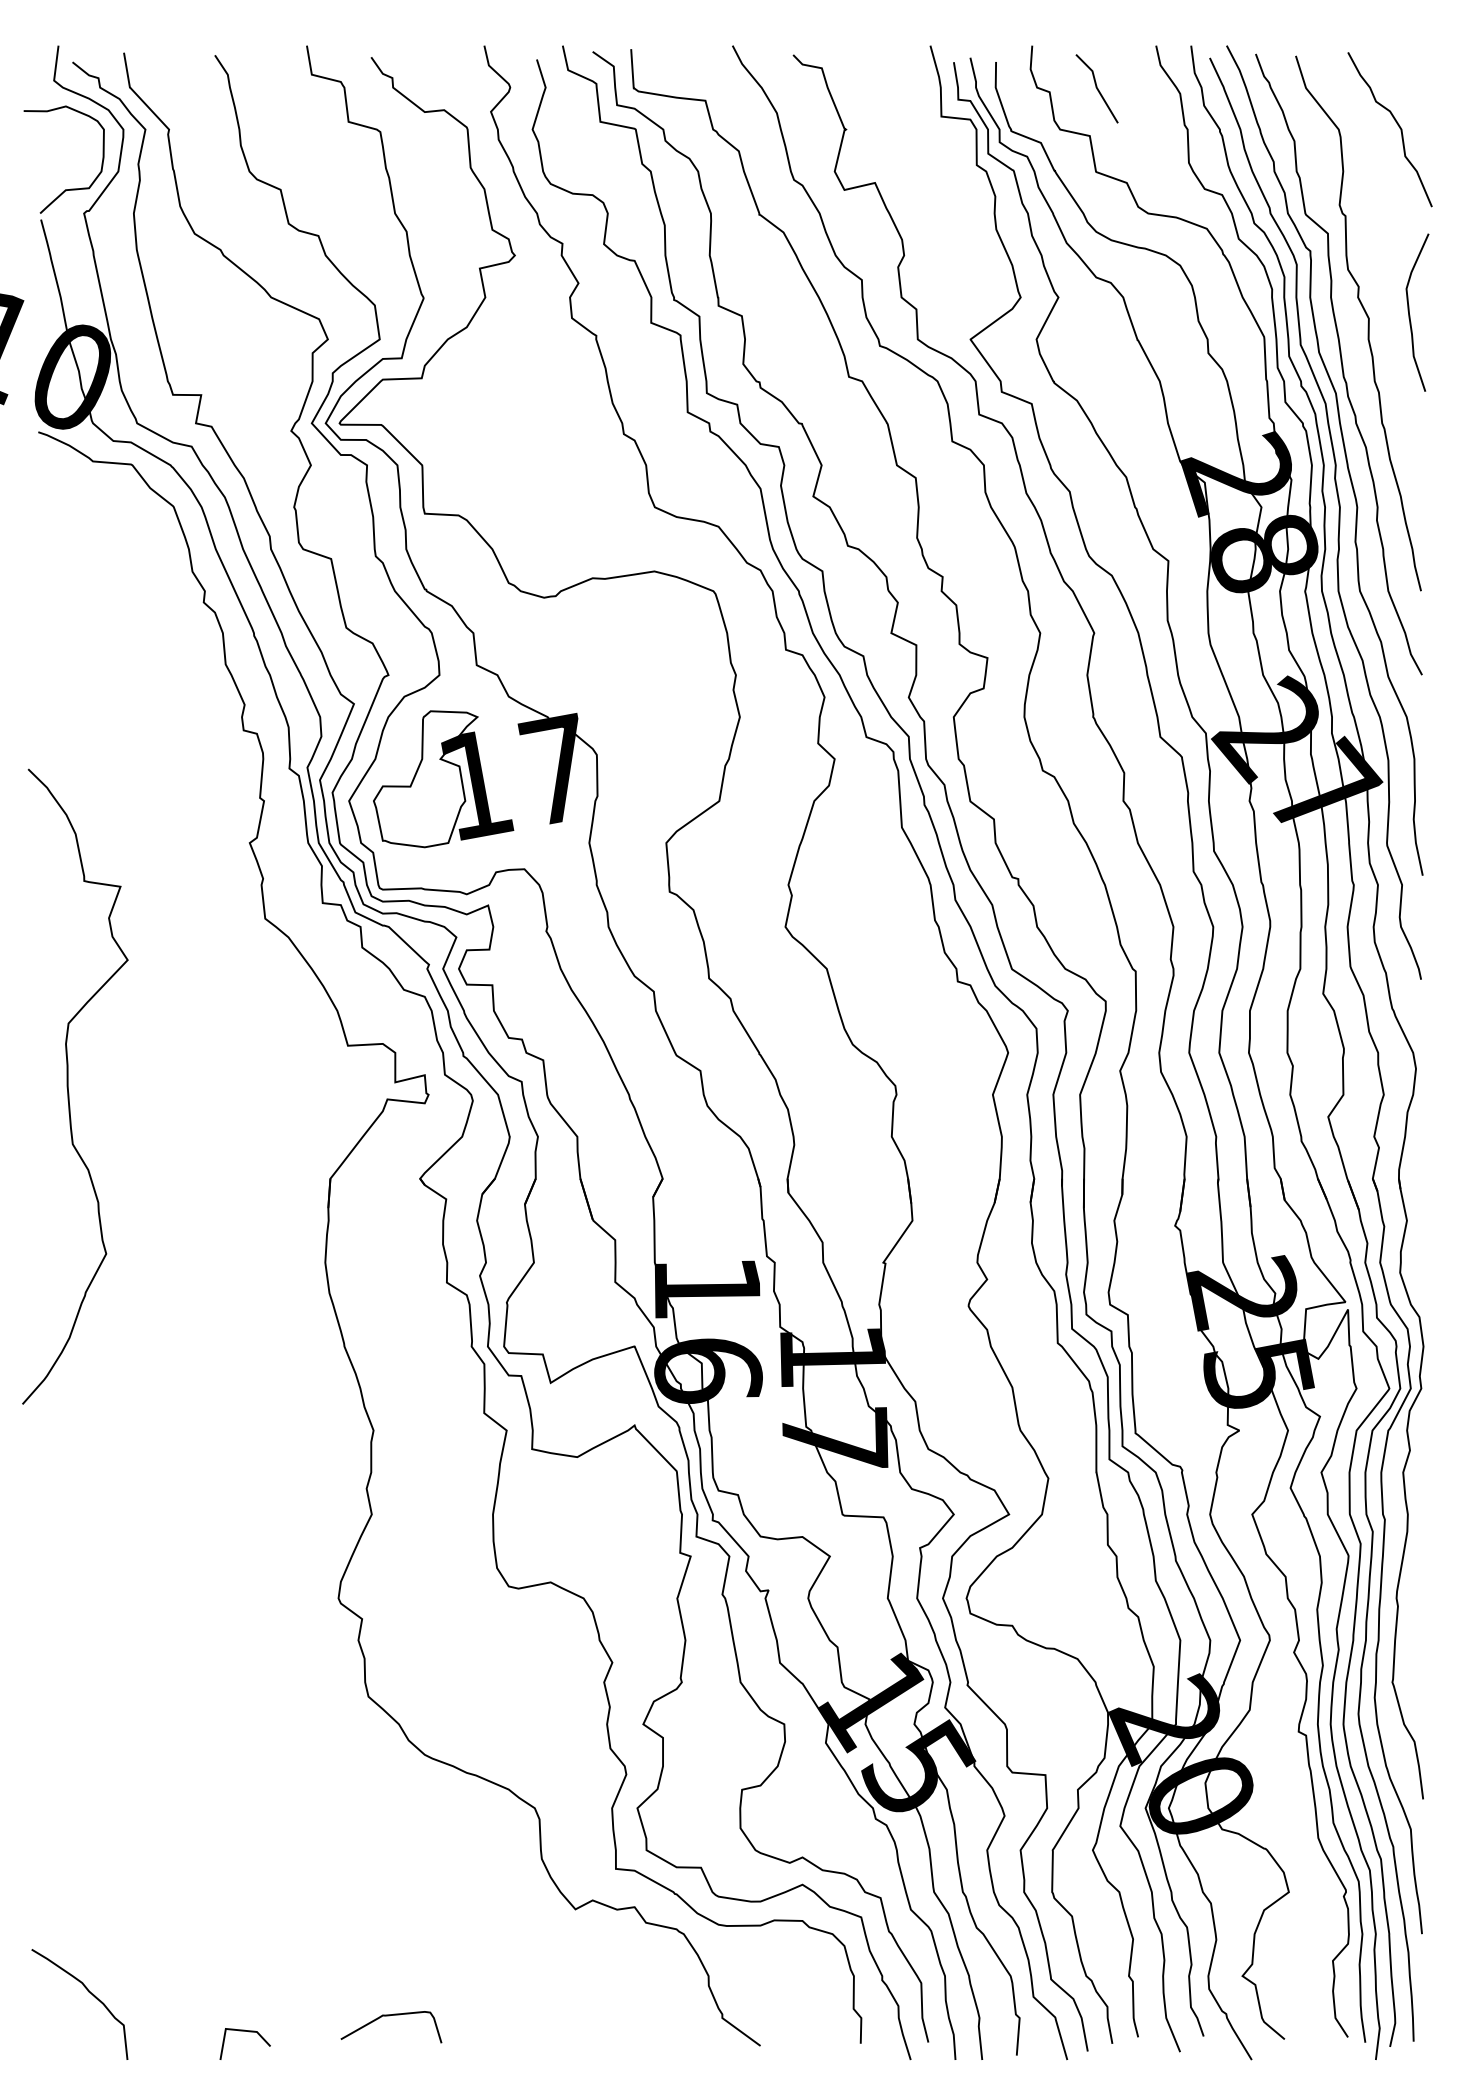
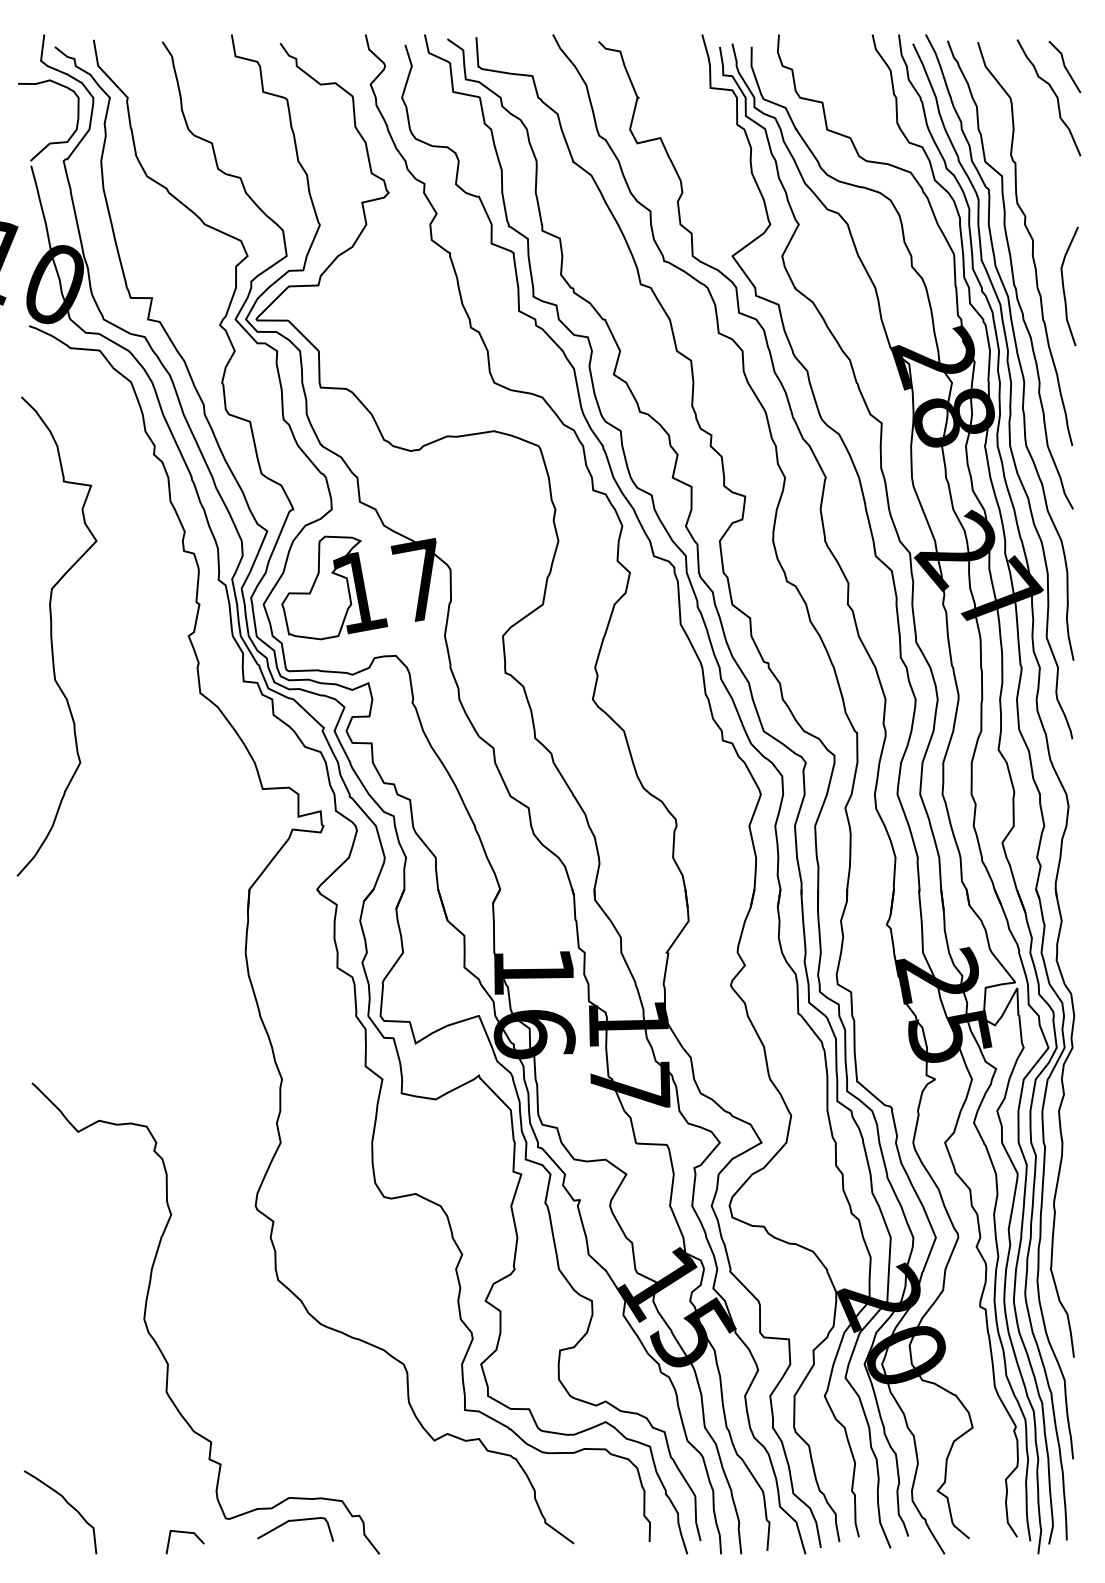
line: (1096, 88) -> (1064, 66), moved
curve: (1410, 315) -> (1064, 288), moved
curve: (68, 1086) -> (51, 636), moved
curve: (210, 1784) -> (159, 1346), added

